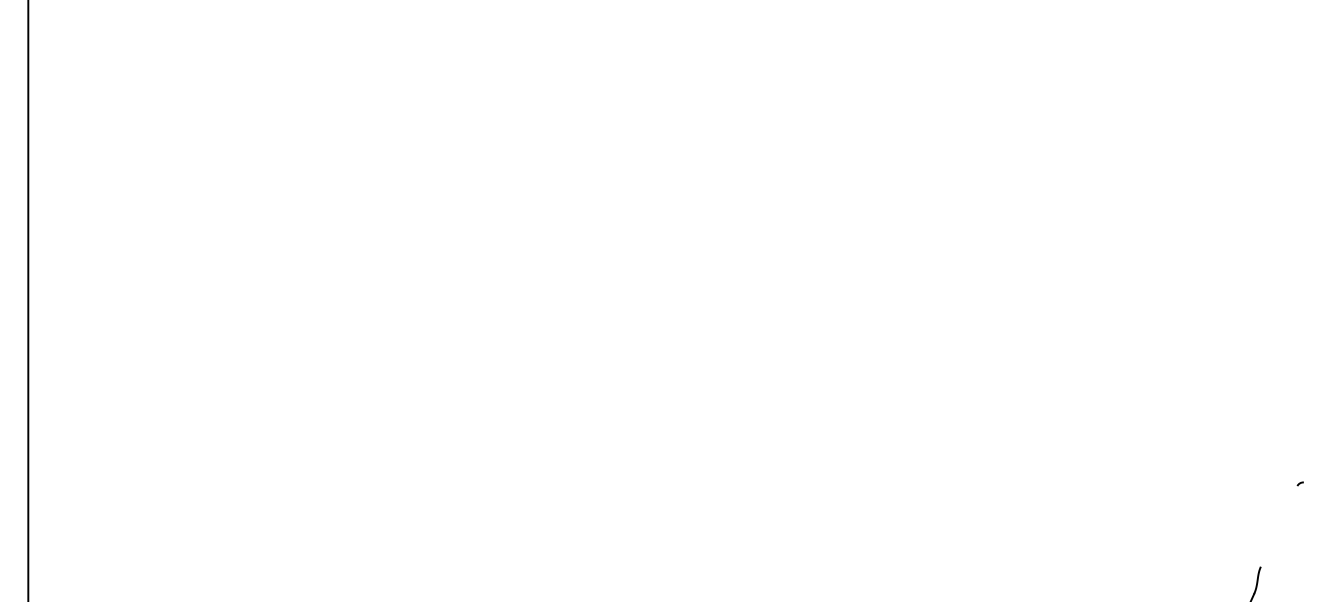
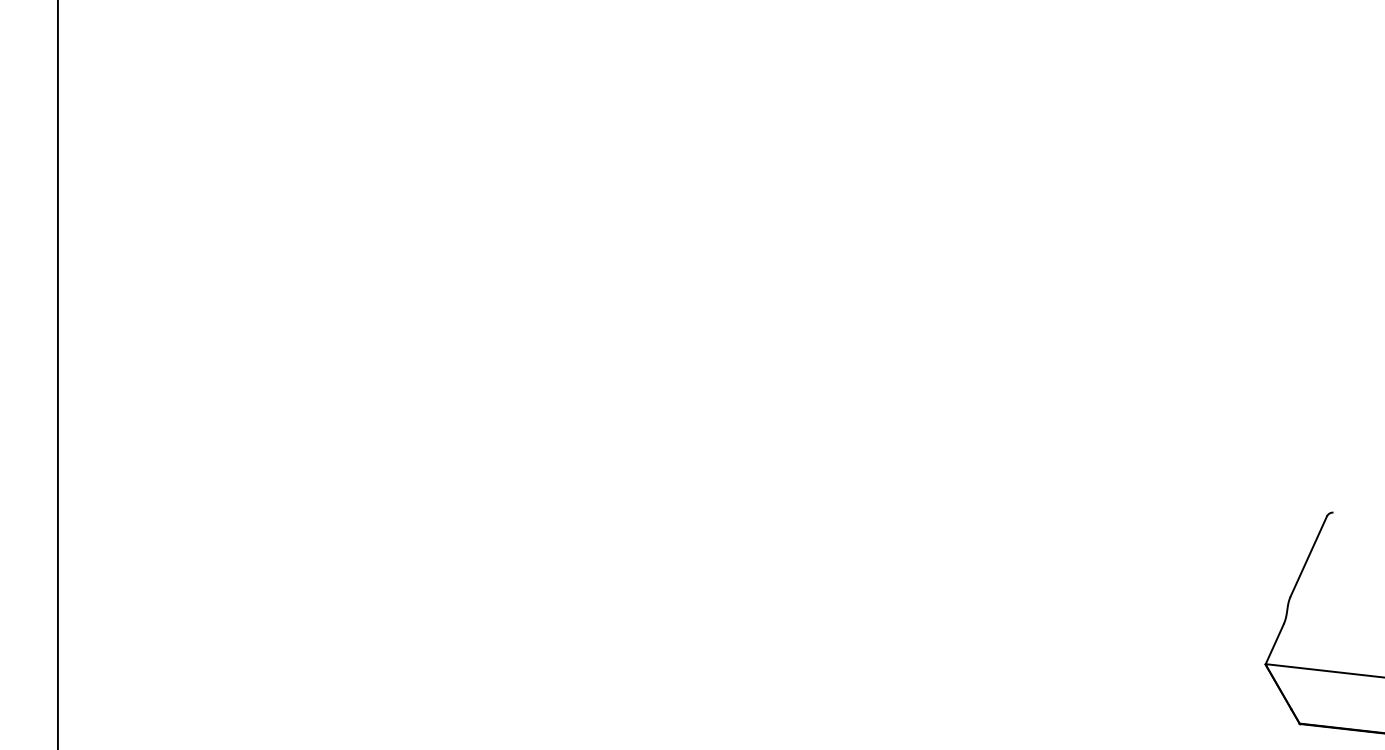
line: (1278, 526) -> (1308, 556), added

